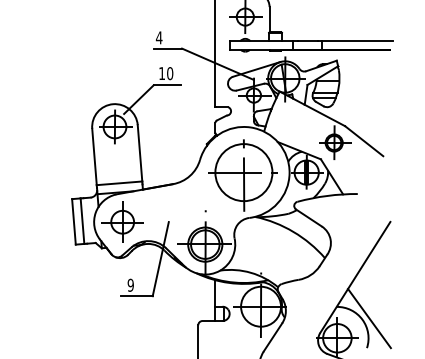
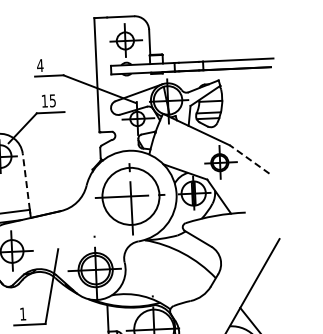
text: (170, 73) -> (53, 100), 10 -> 15
line: (363, 140) -> (248, 158), solid -> dashed
line: (139, 152) -> (25, 181), solid -> dashed
text: (130, 284) -> (22, 313), 9 -> 1

